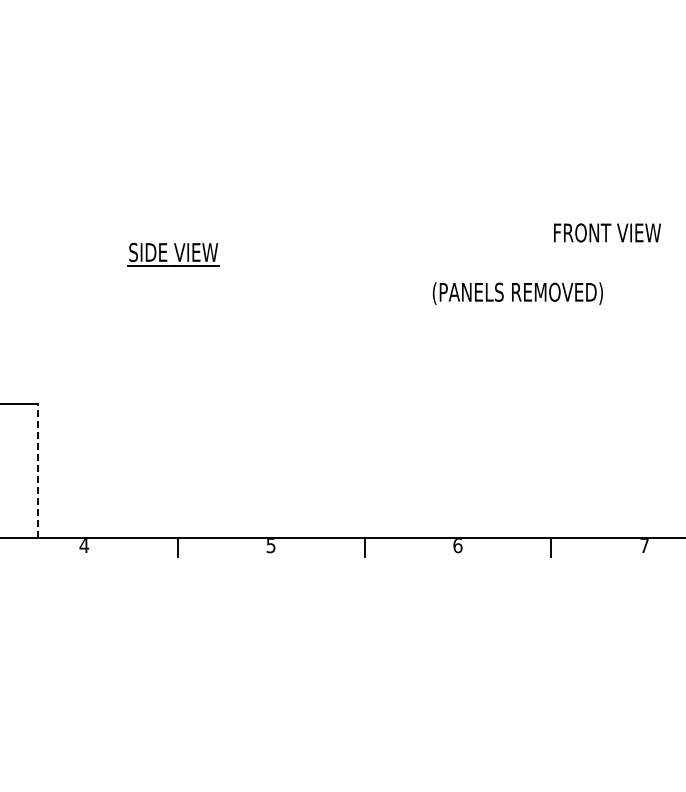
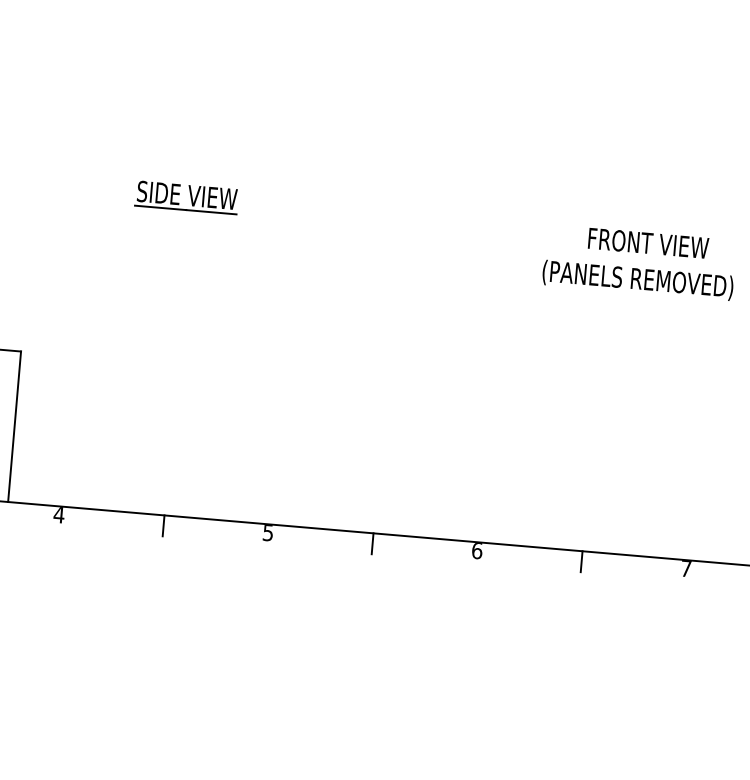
text: (607, 232) -> (648, 242), moved
text: (517, 293) -> (637, 280), moved
line: (38, 470) -> (15, 426), dashed -> solid

